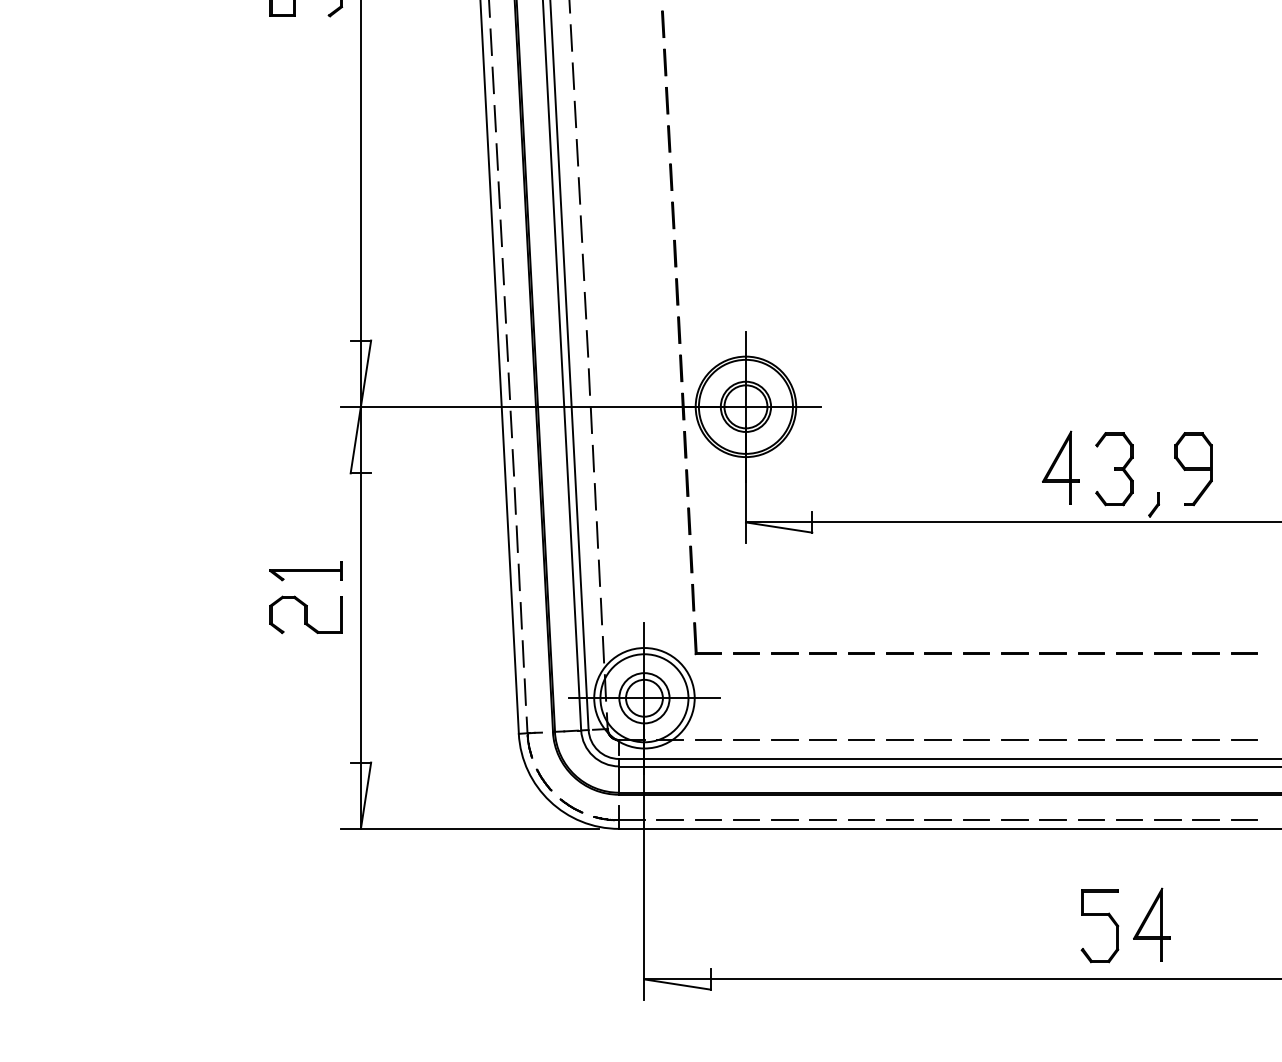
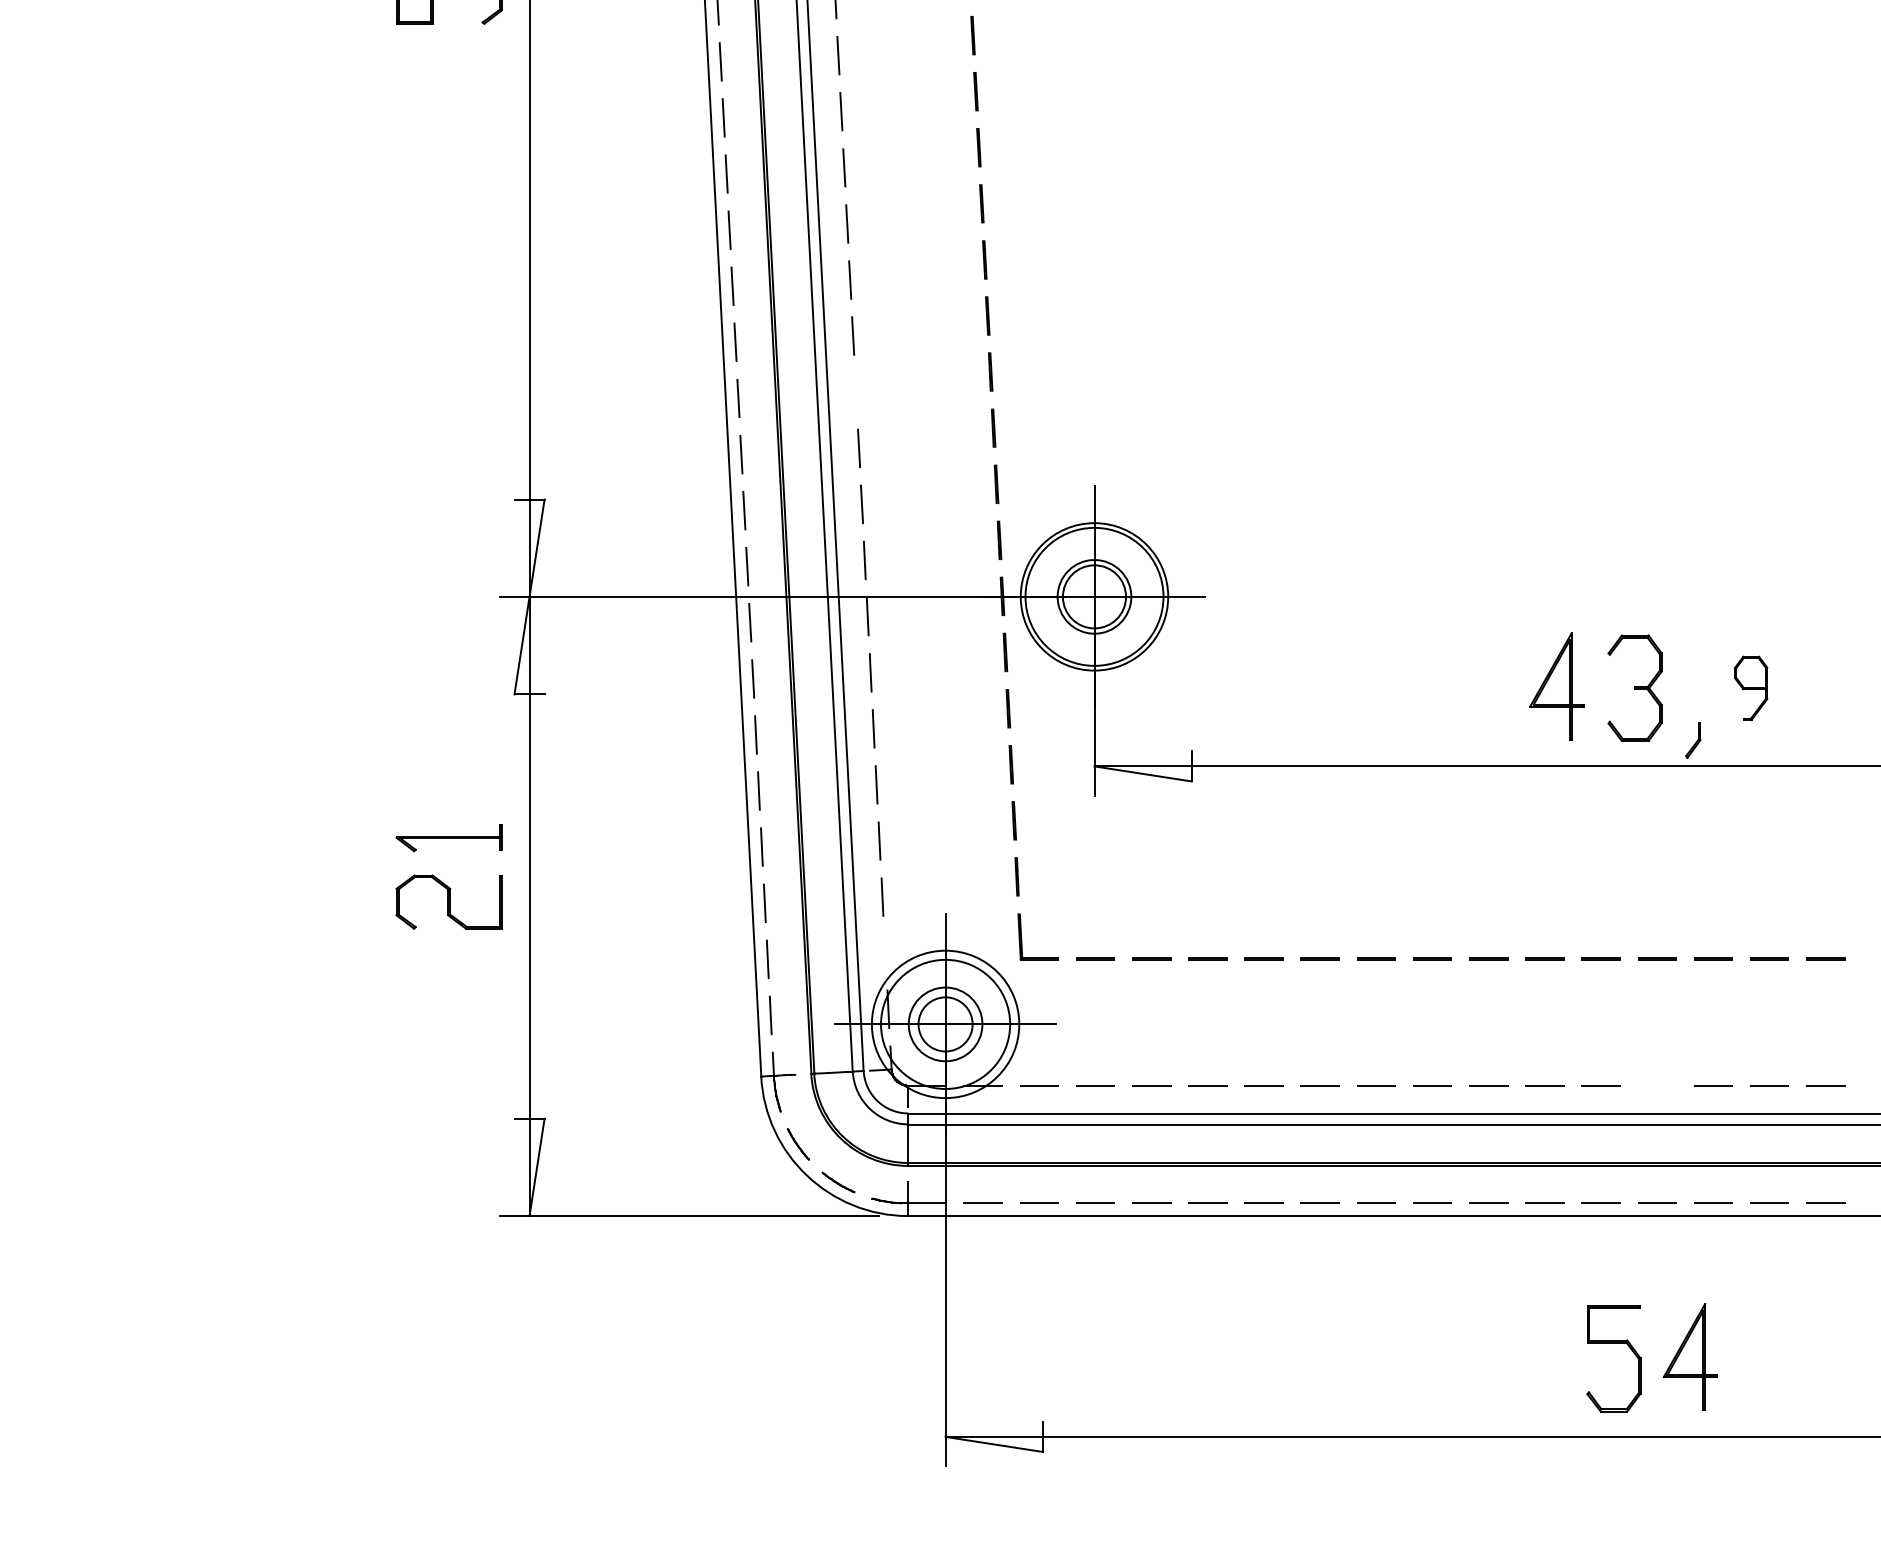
line: (583, 267) -> (856, 392), removed
part: (1193, 469) -> (1751, 688), size x0.6
line: (603, 649) -> (885, 952), removed
line: (1129, 740) -> (1657, 1086), removed

